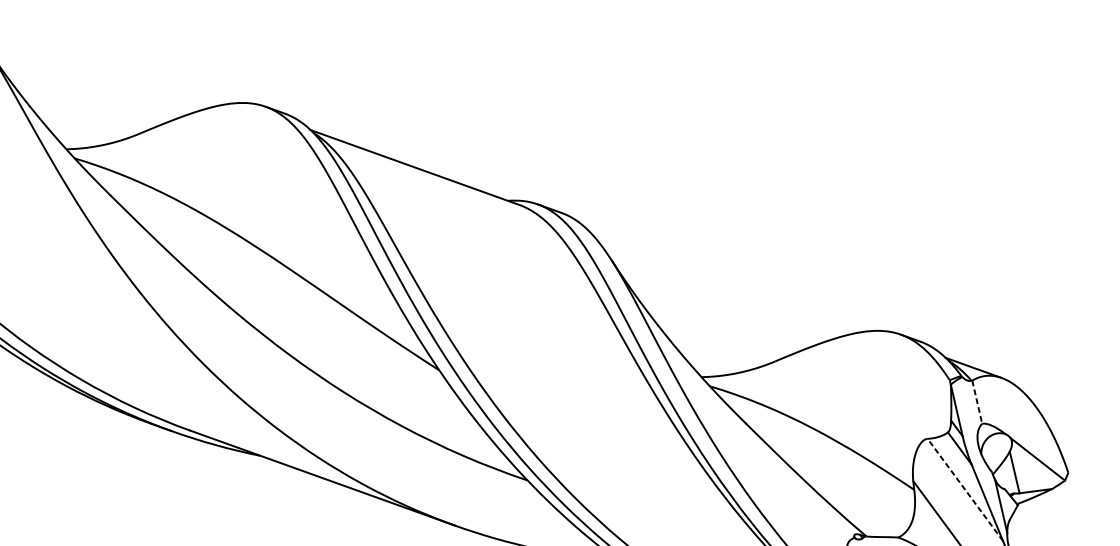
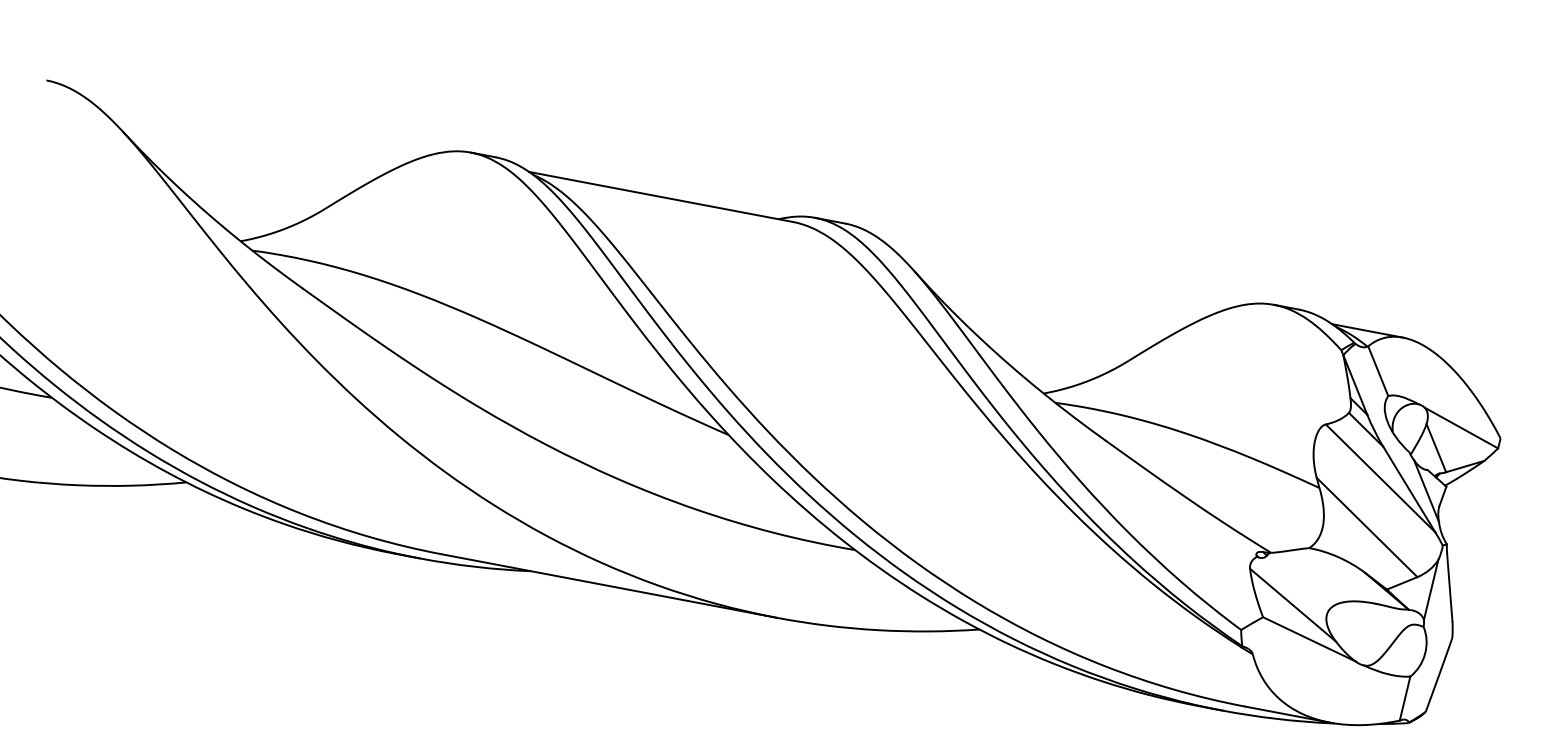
line: (977, 402) -> (1378, 371), dashed -> solid
line: (965, 489) -> (1380, 478), dashed -> solid

